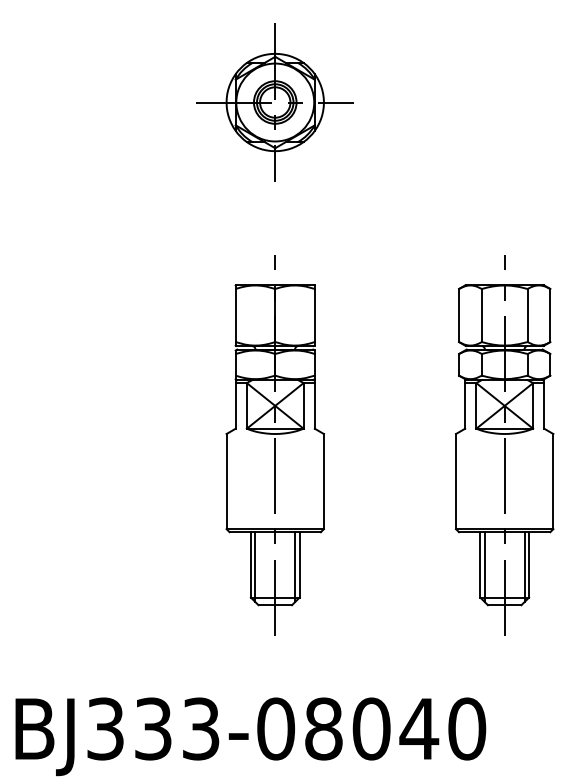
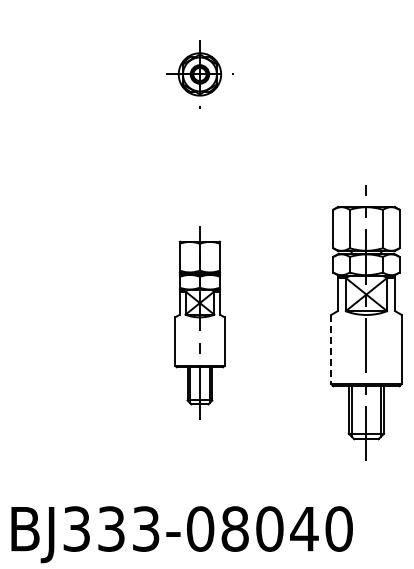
part: (274, 102) -> (199, 74), size x0.6
part: (274, 444) -> (199, 322), size x0.7
line: (456, 481) -> (331, 349), solid -> dashed

